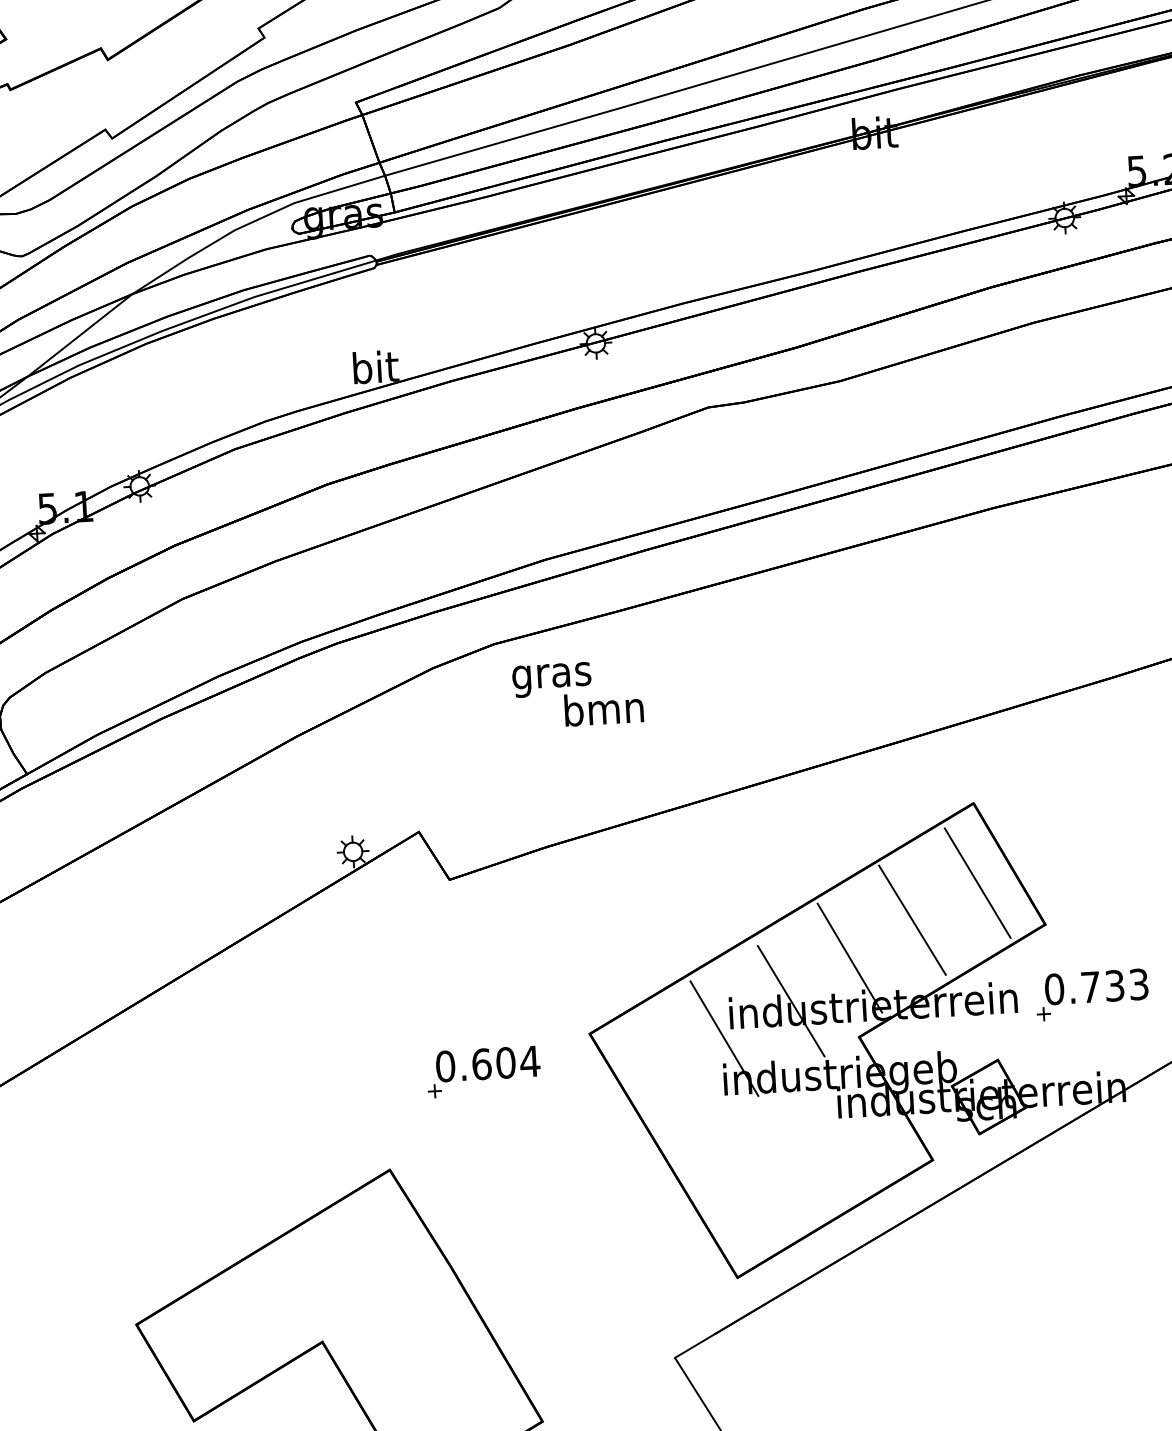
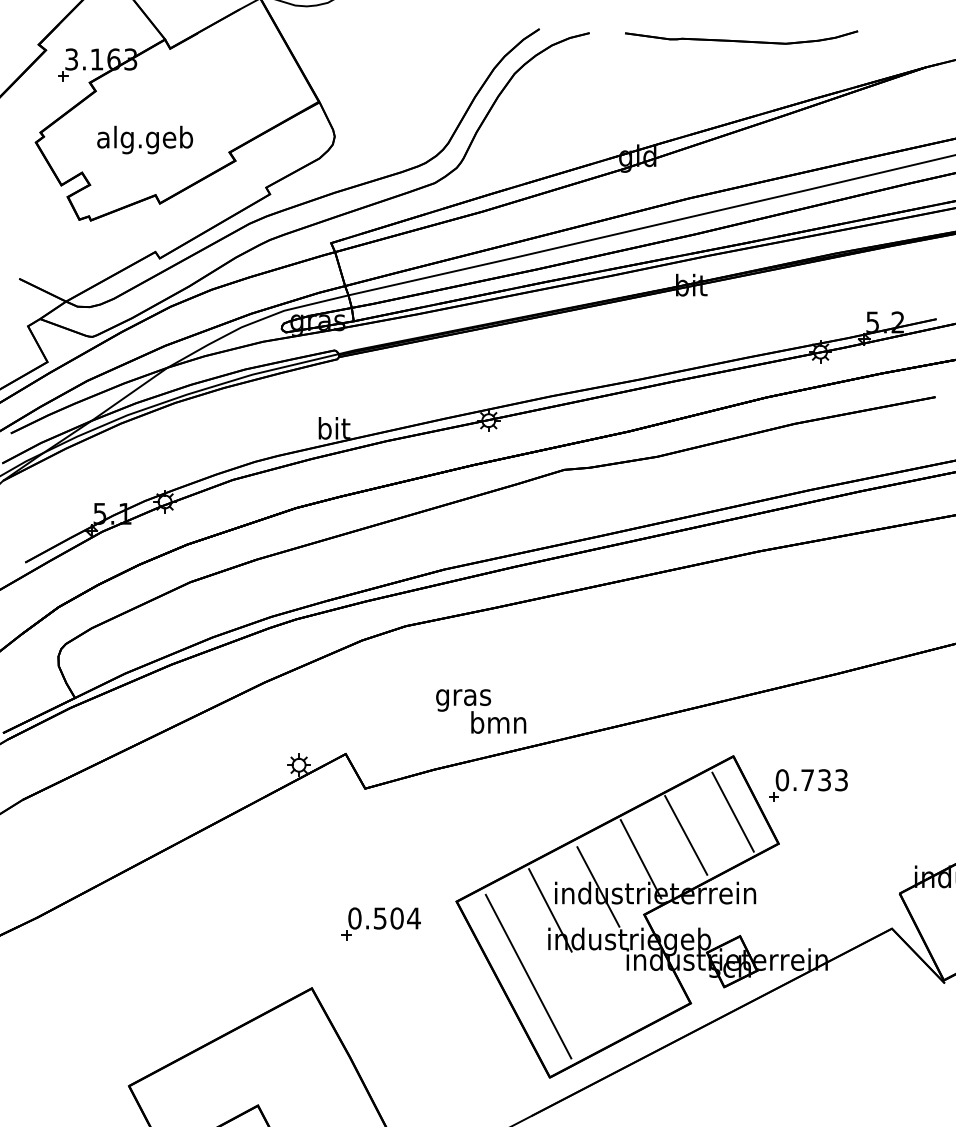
text: (578, 694) -> (481, 711), moved
part: (1092, 994) -> (808, 785), moved
text: (480, 1064) -> (379, 918), 0.604 -> 0.504
line: (698, 1135) -> (528, 976), added

